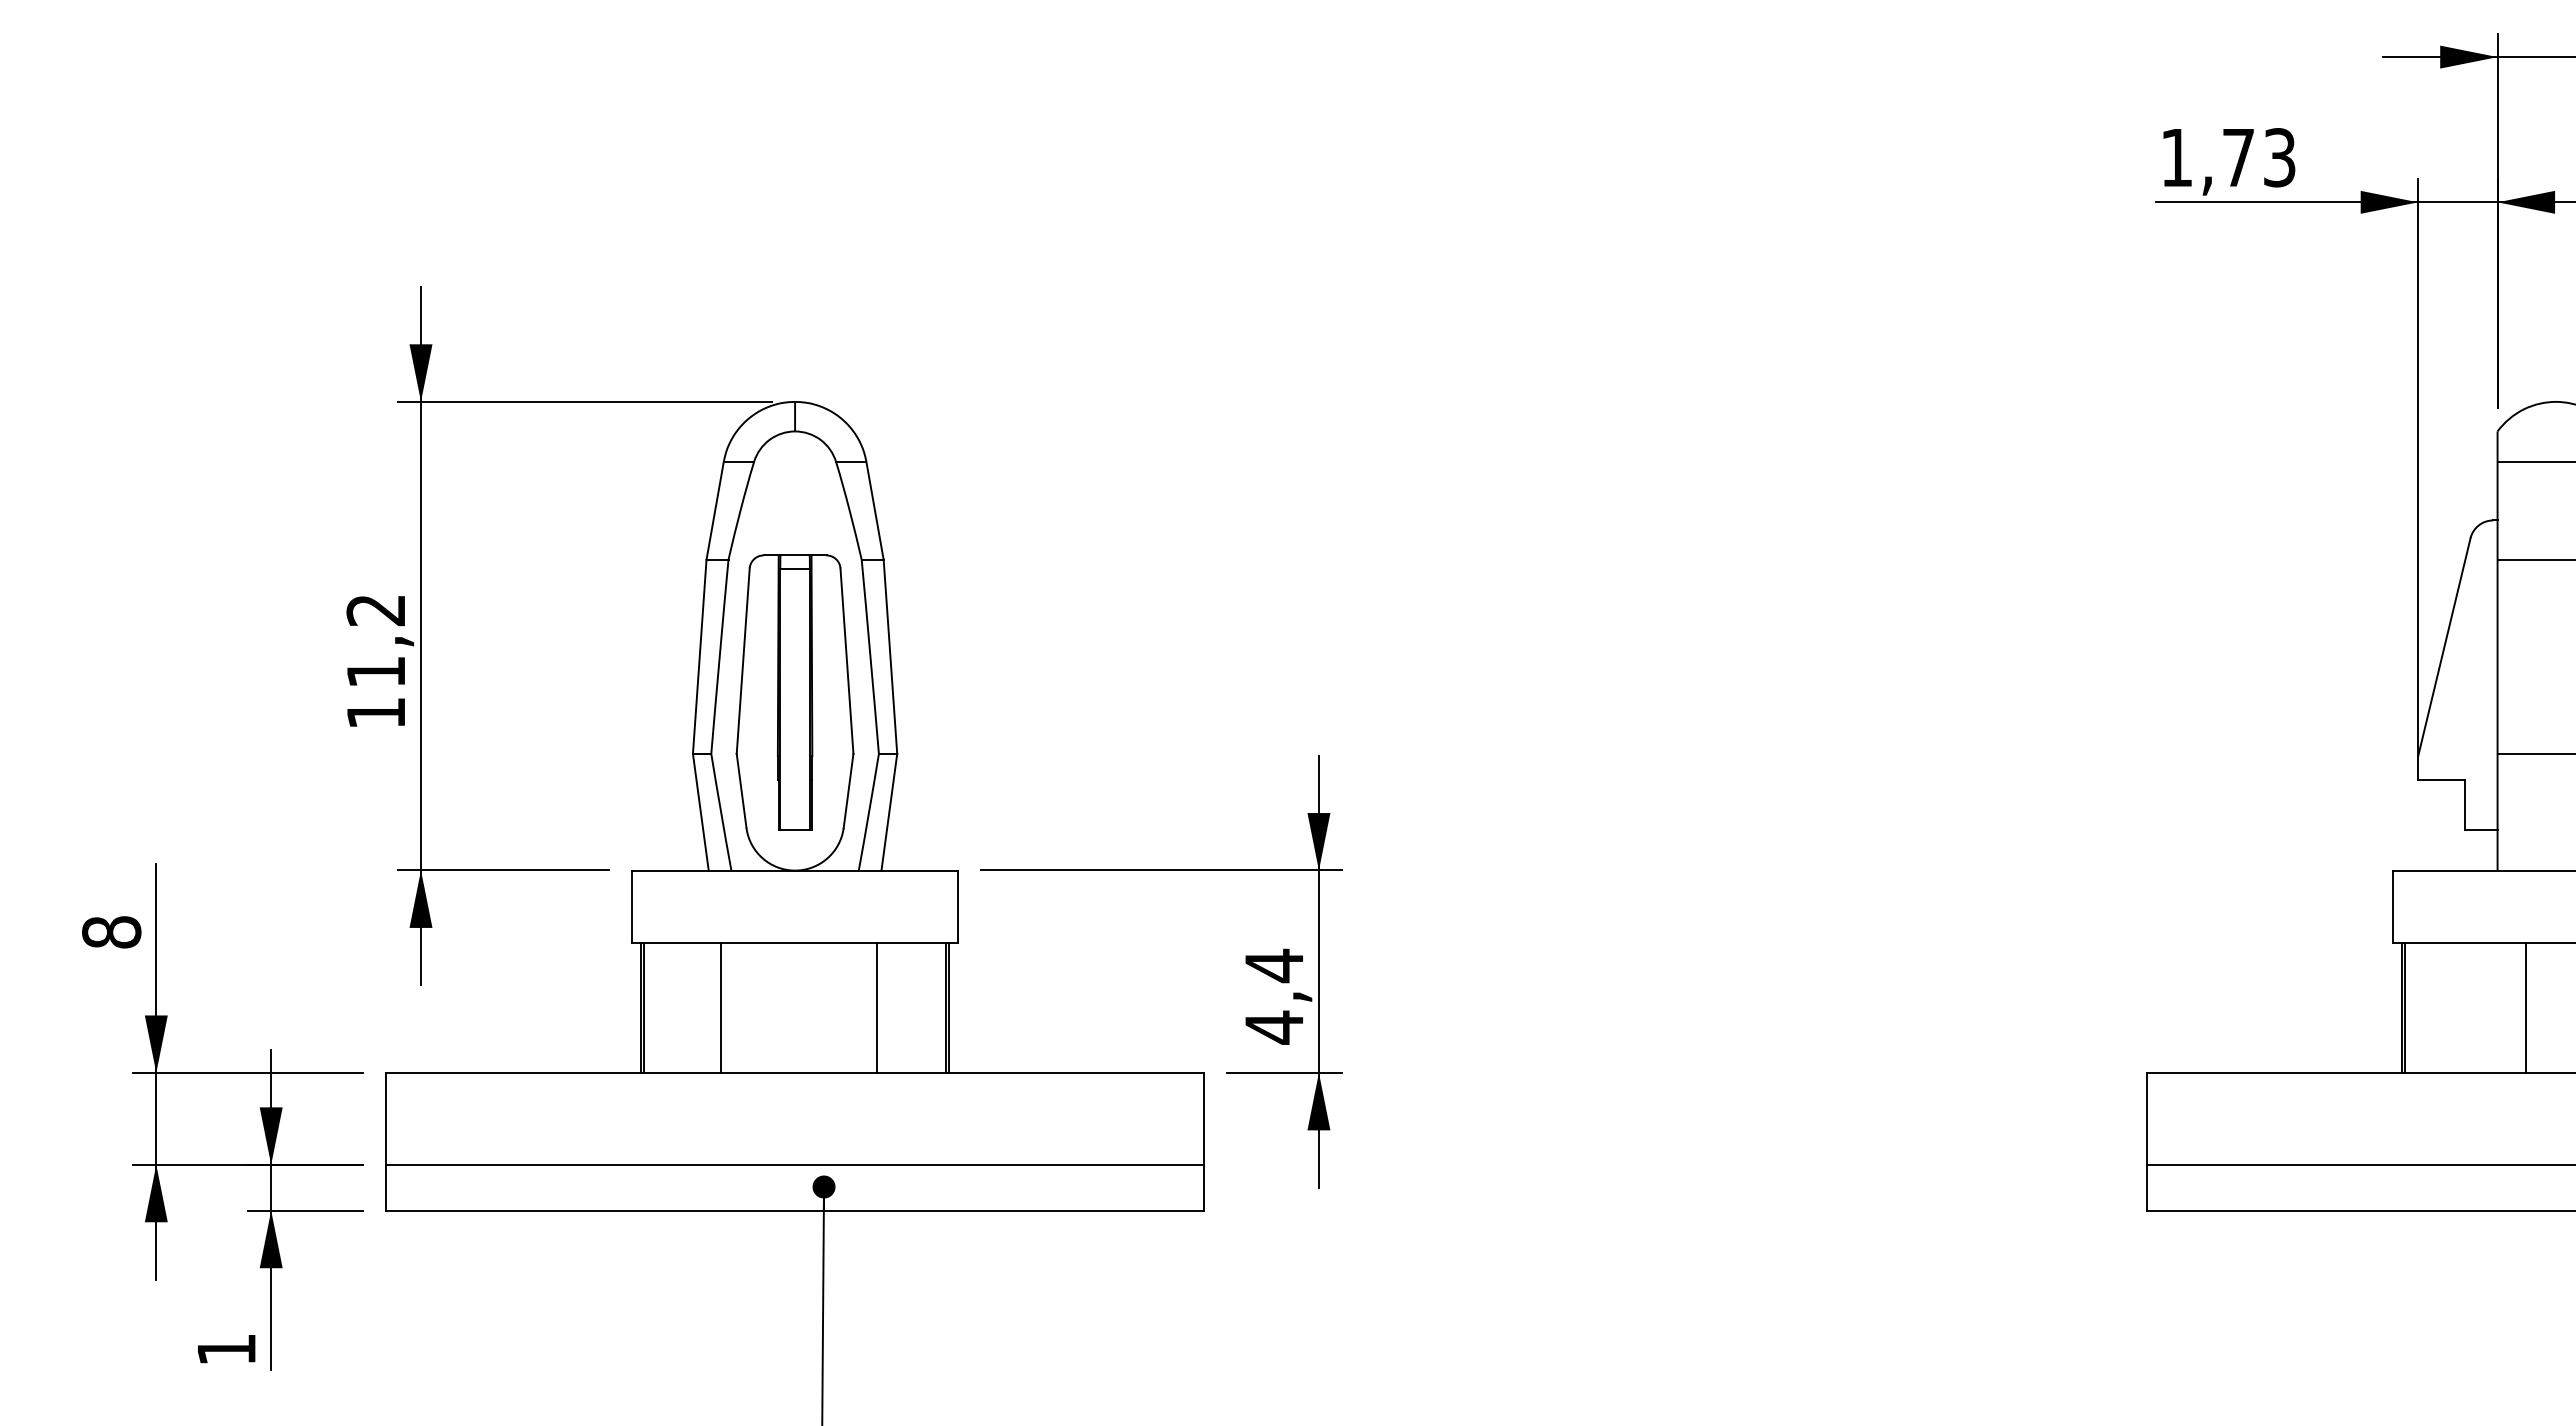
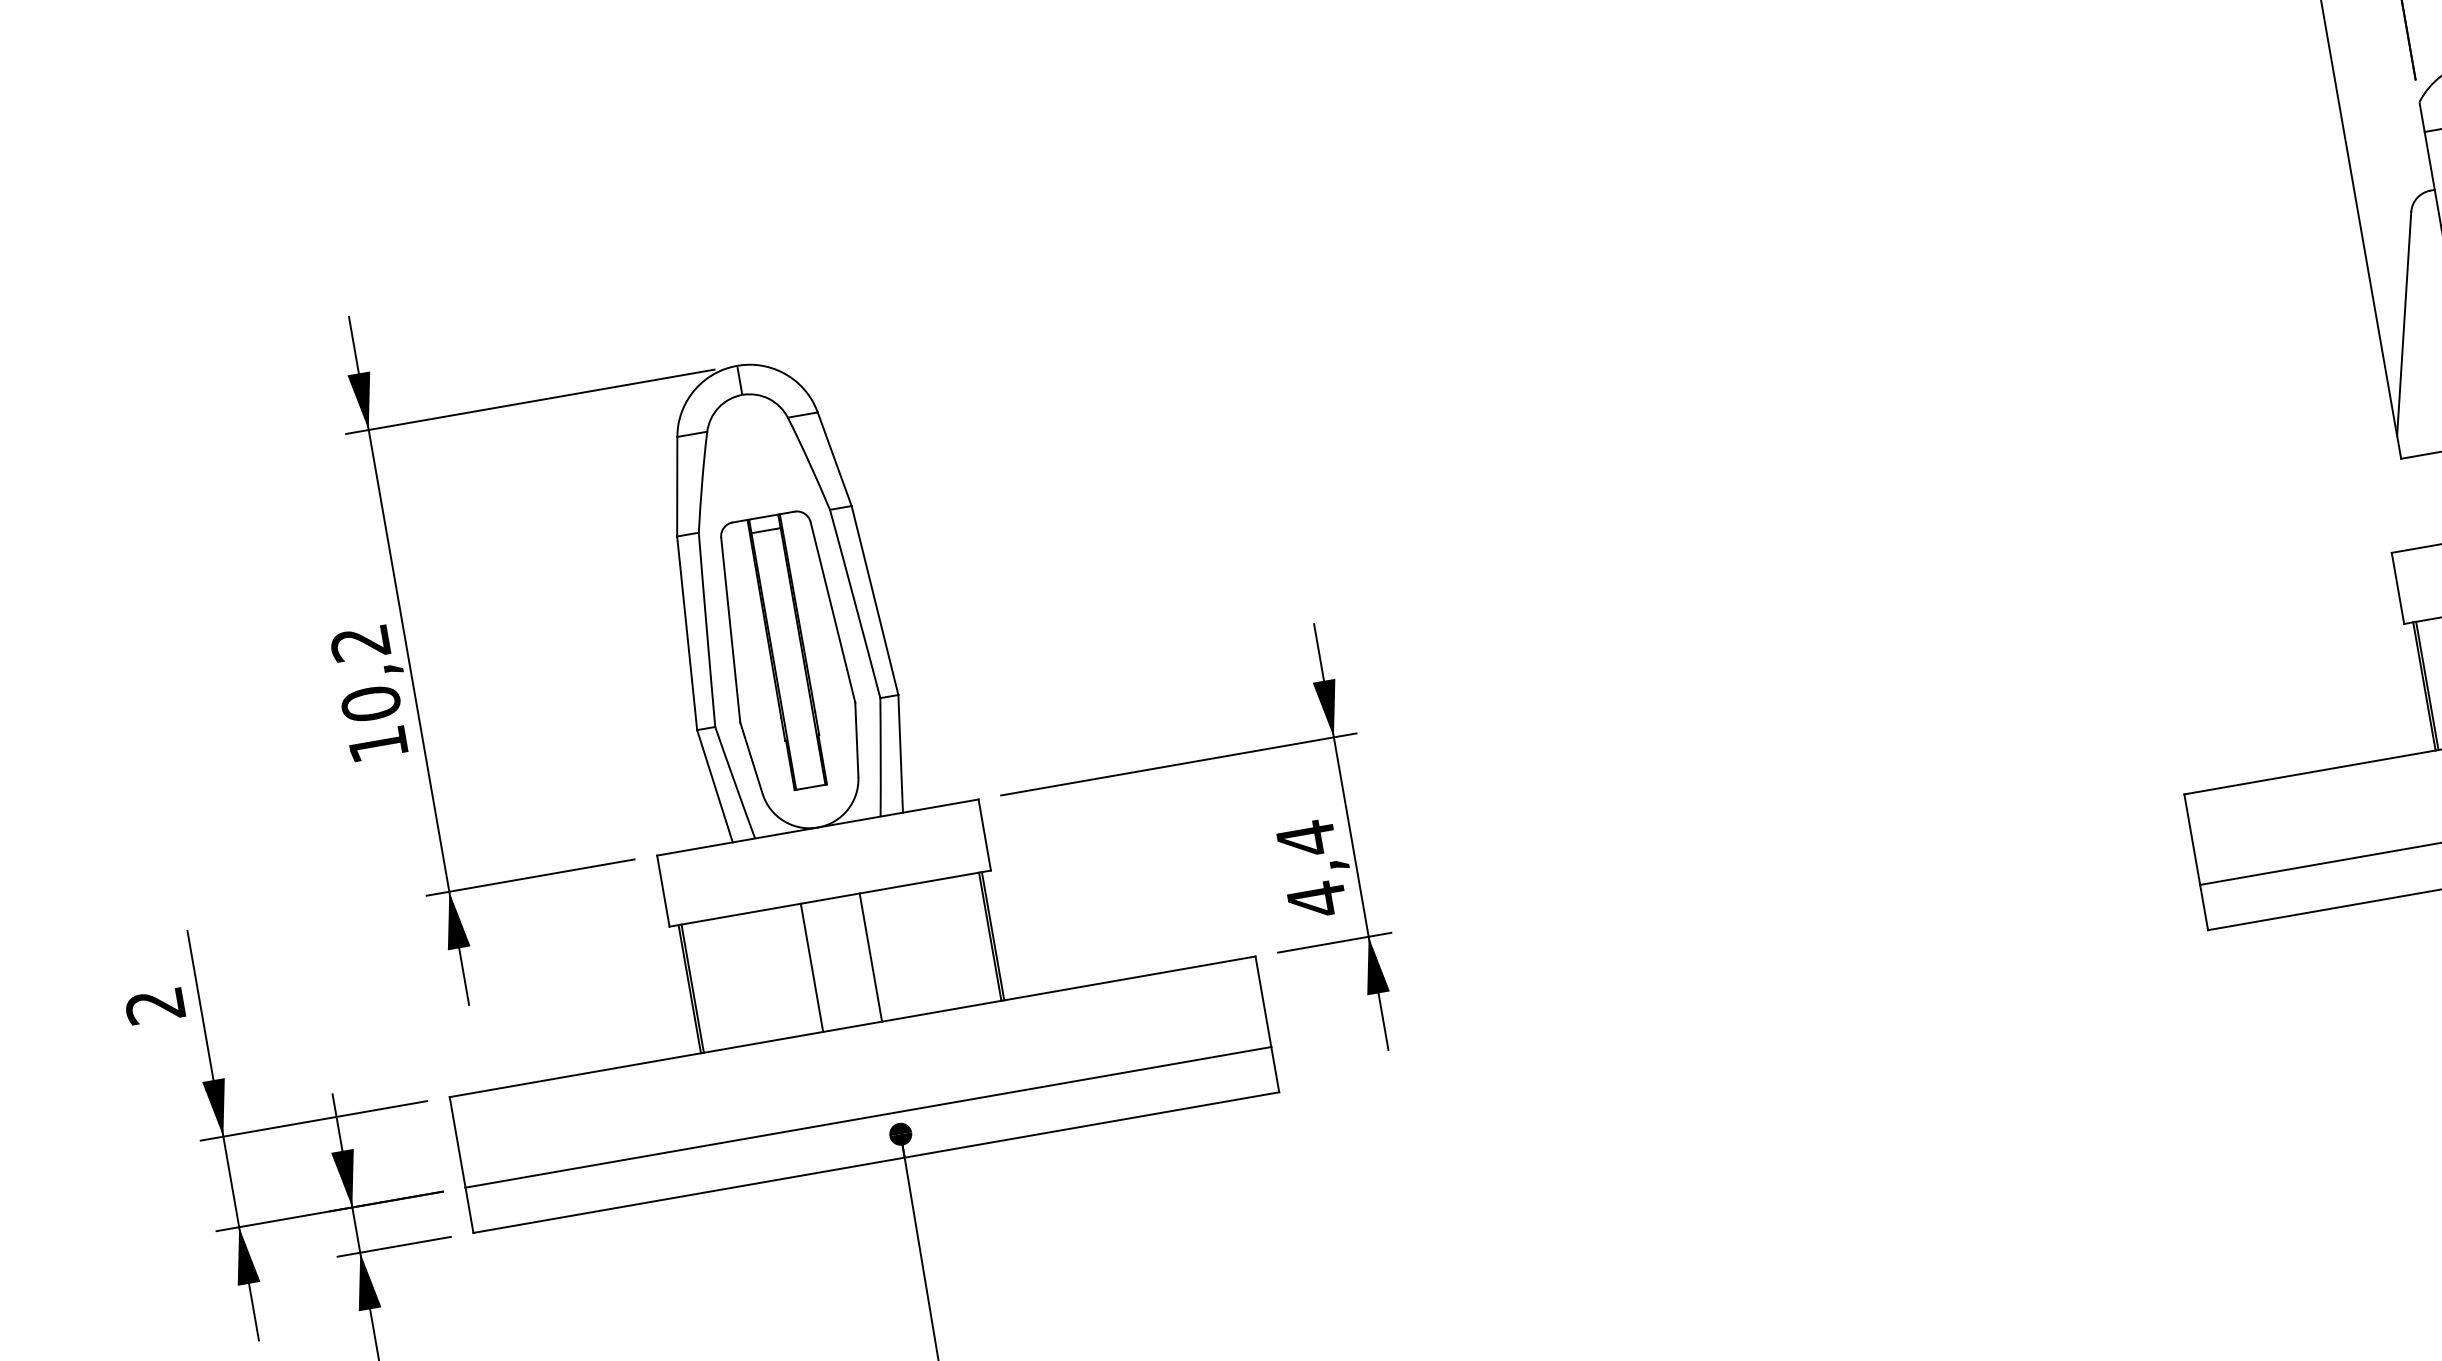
text: (375, 671) -> (370, 703), 11,2 -> 10,2
text: (111, 932) -> (155, 1006), 8 -> 2
line: (721, 1007) -> (812, 967), moved
line: (876, 1007) -> (870, 957), moved

